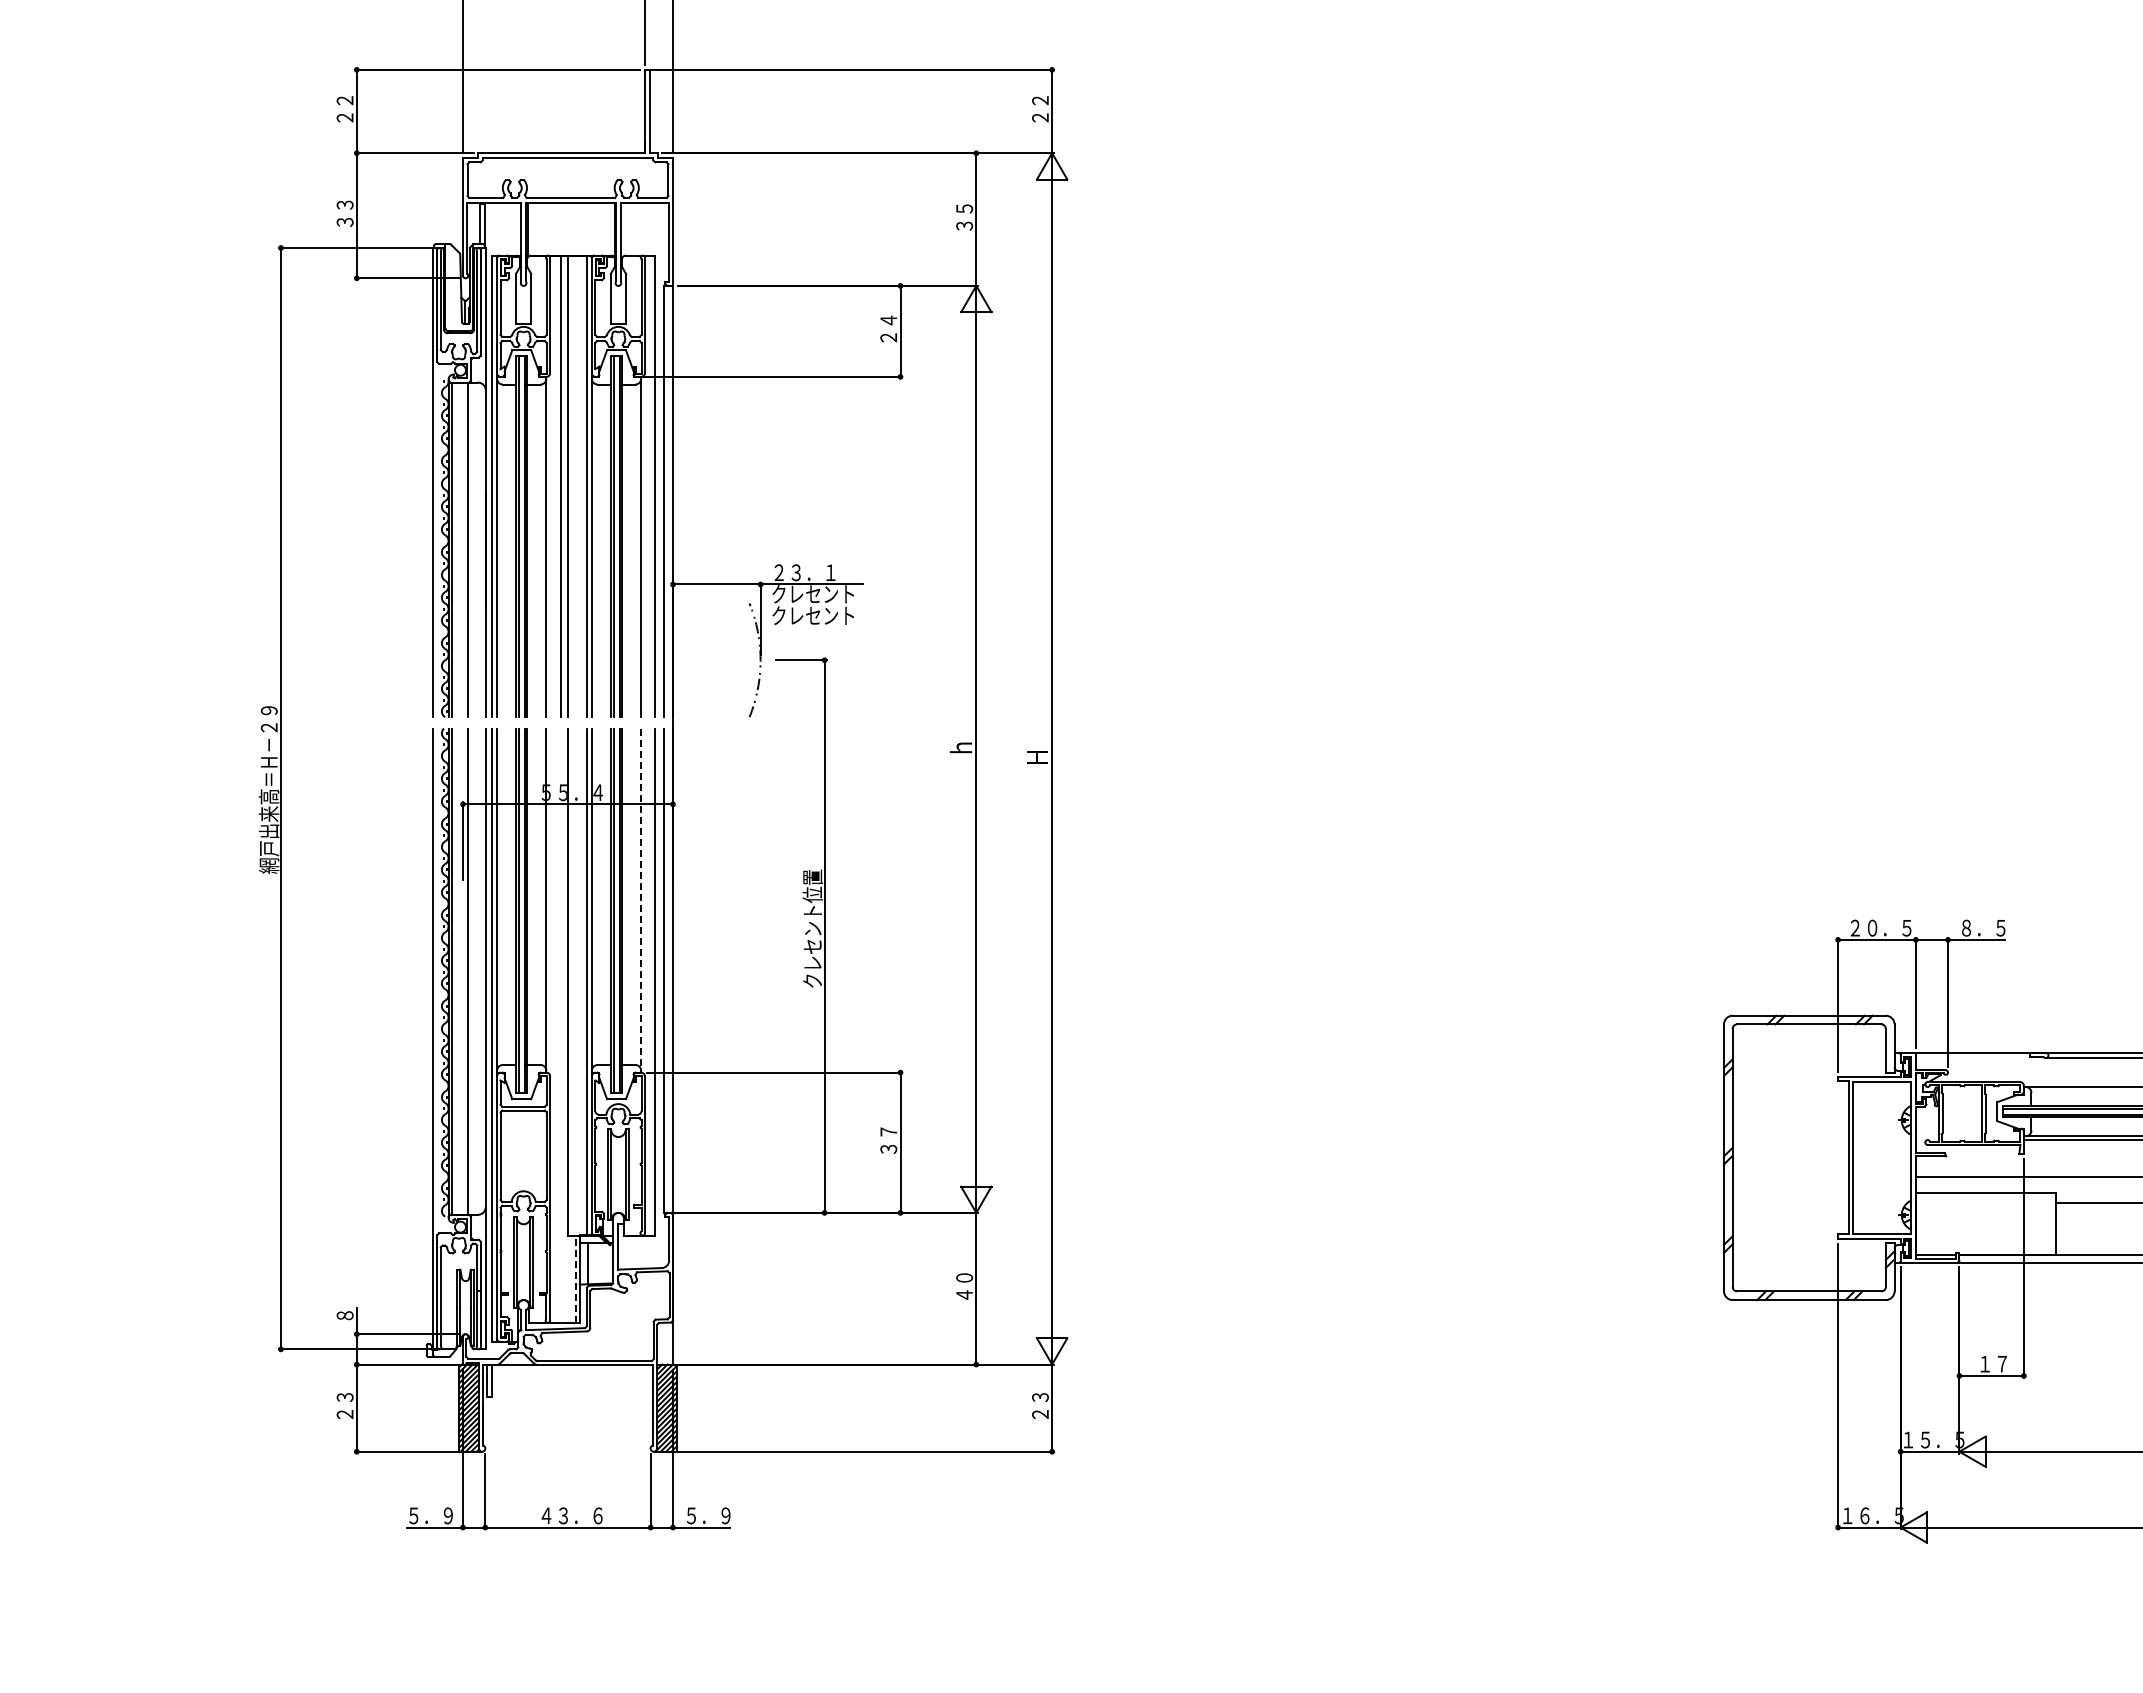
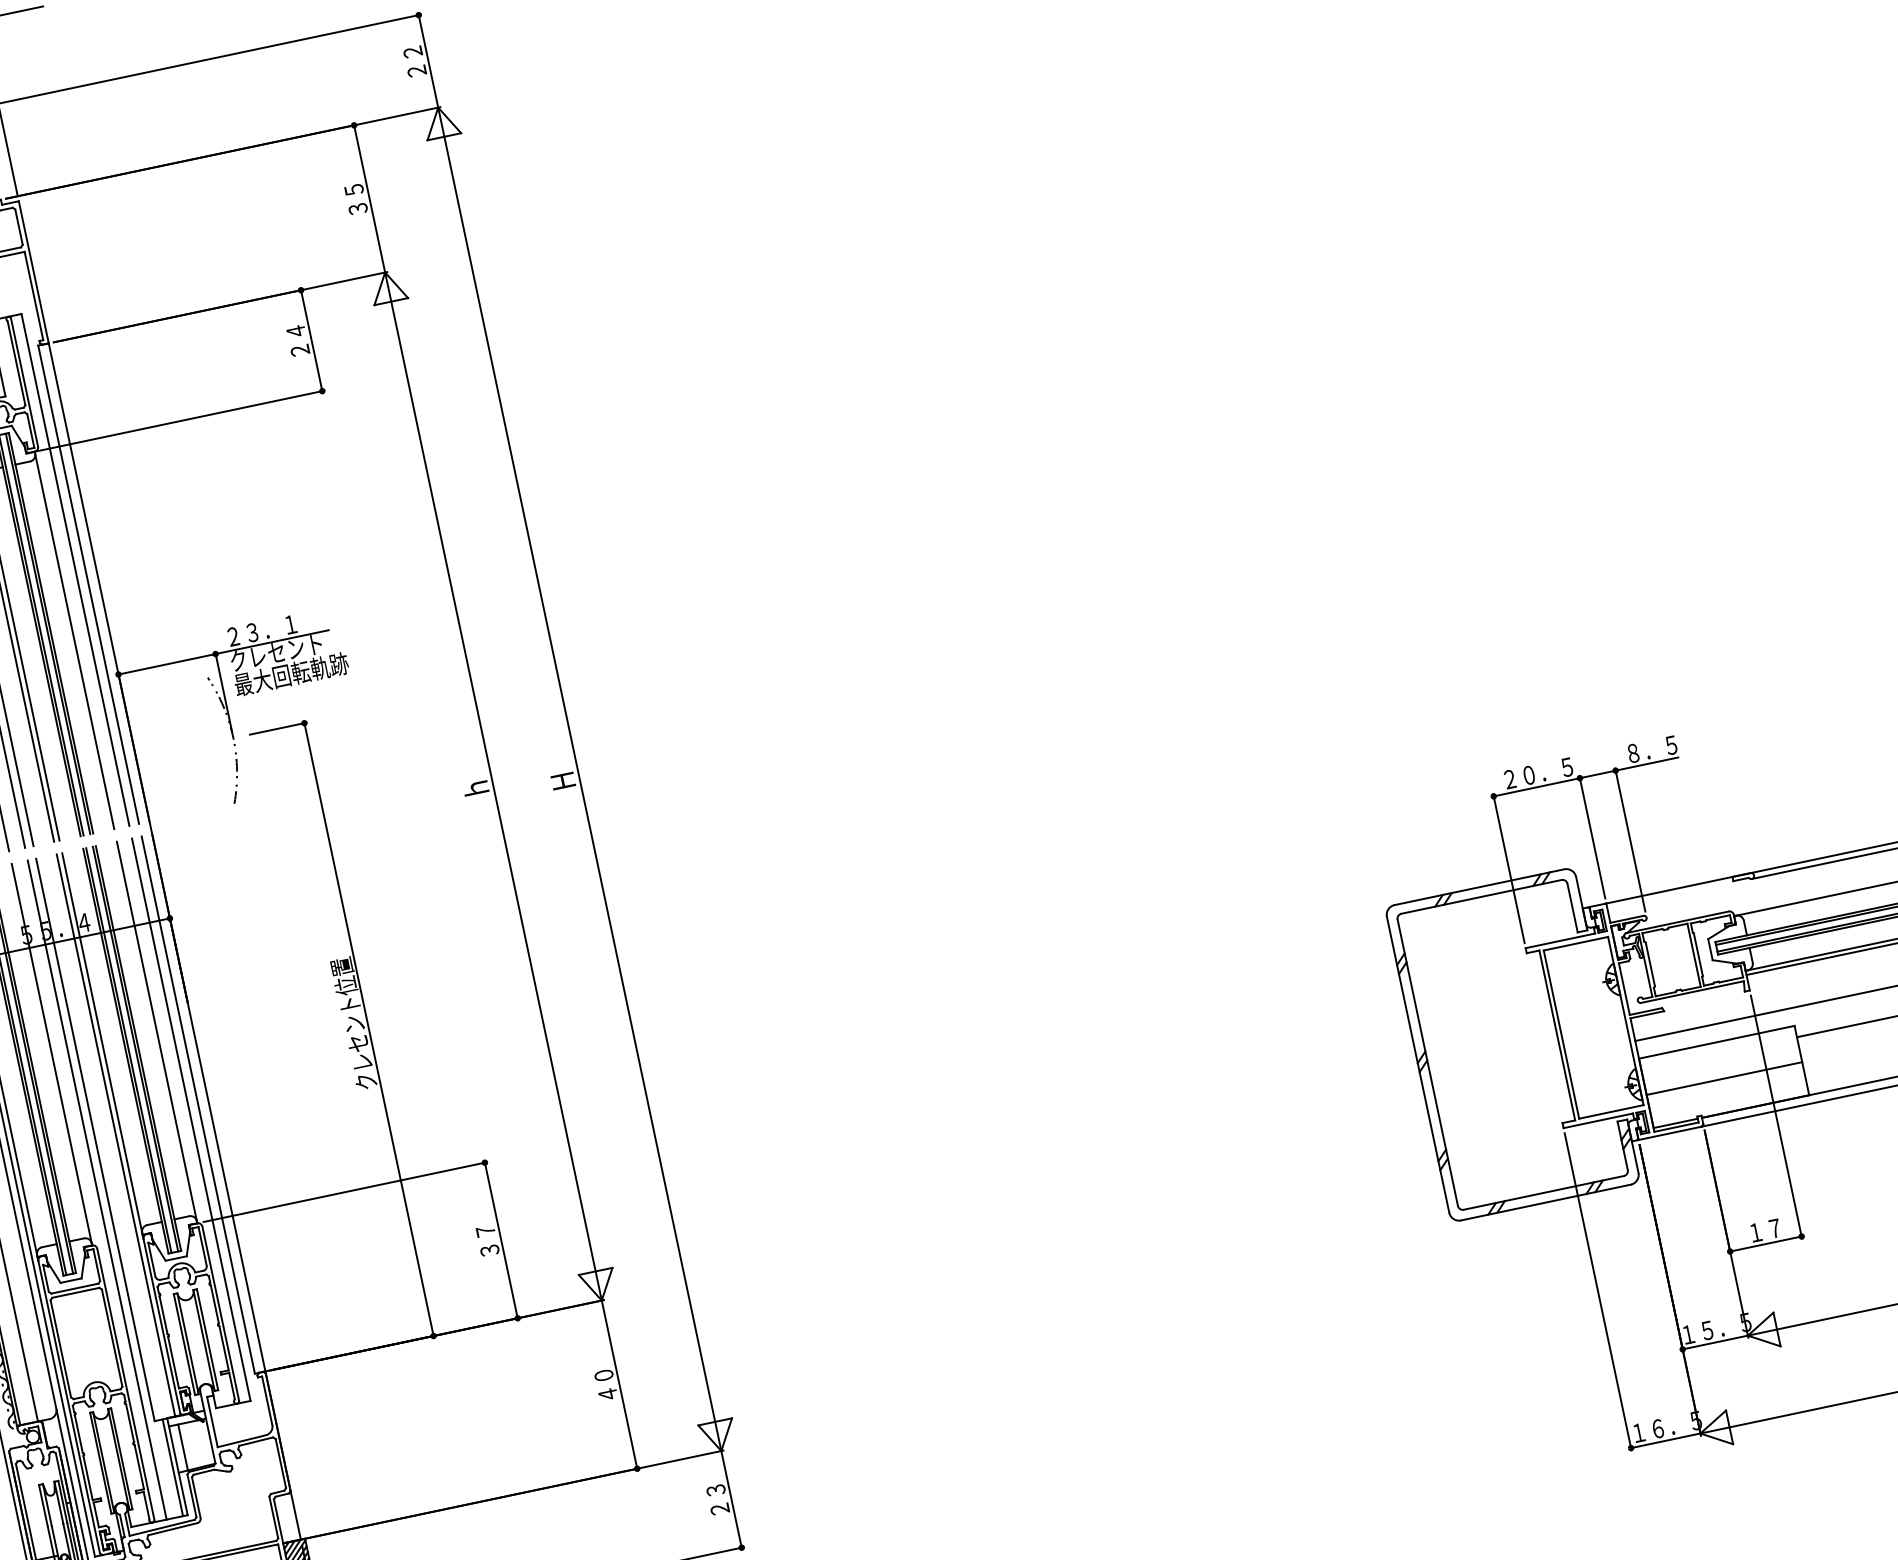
text: (822, 615) -> (291, 673), クレセント -> 最大回転軌跡
line: (641, 901) -> (157, 1033), dashed -> solid
line: (560, 1025) -> (96, 1189), added
line: (1985, 1225) -> (1723, 1078), added
line: (575, 1279) -> (172, 1468), dashed -> solid

